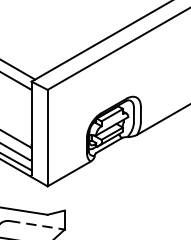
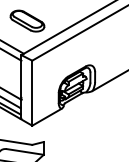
part: (40, 30) -> (27, 20), added
line: (37, 224) -> (25, 151), dashed -> solid

